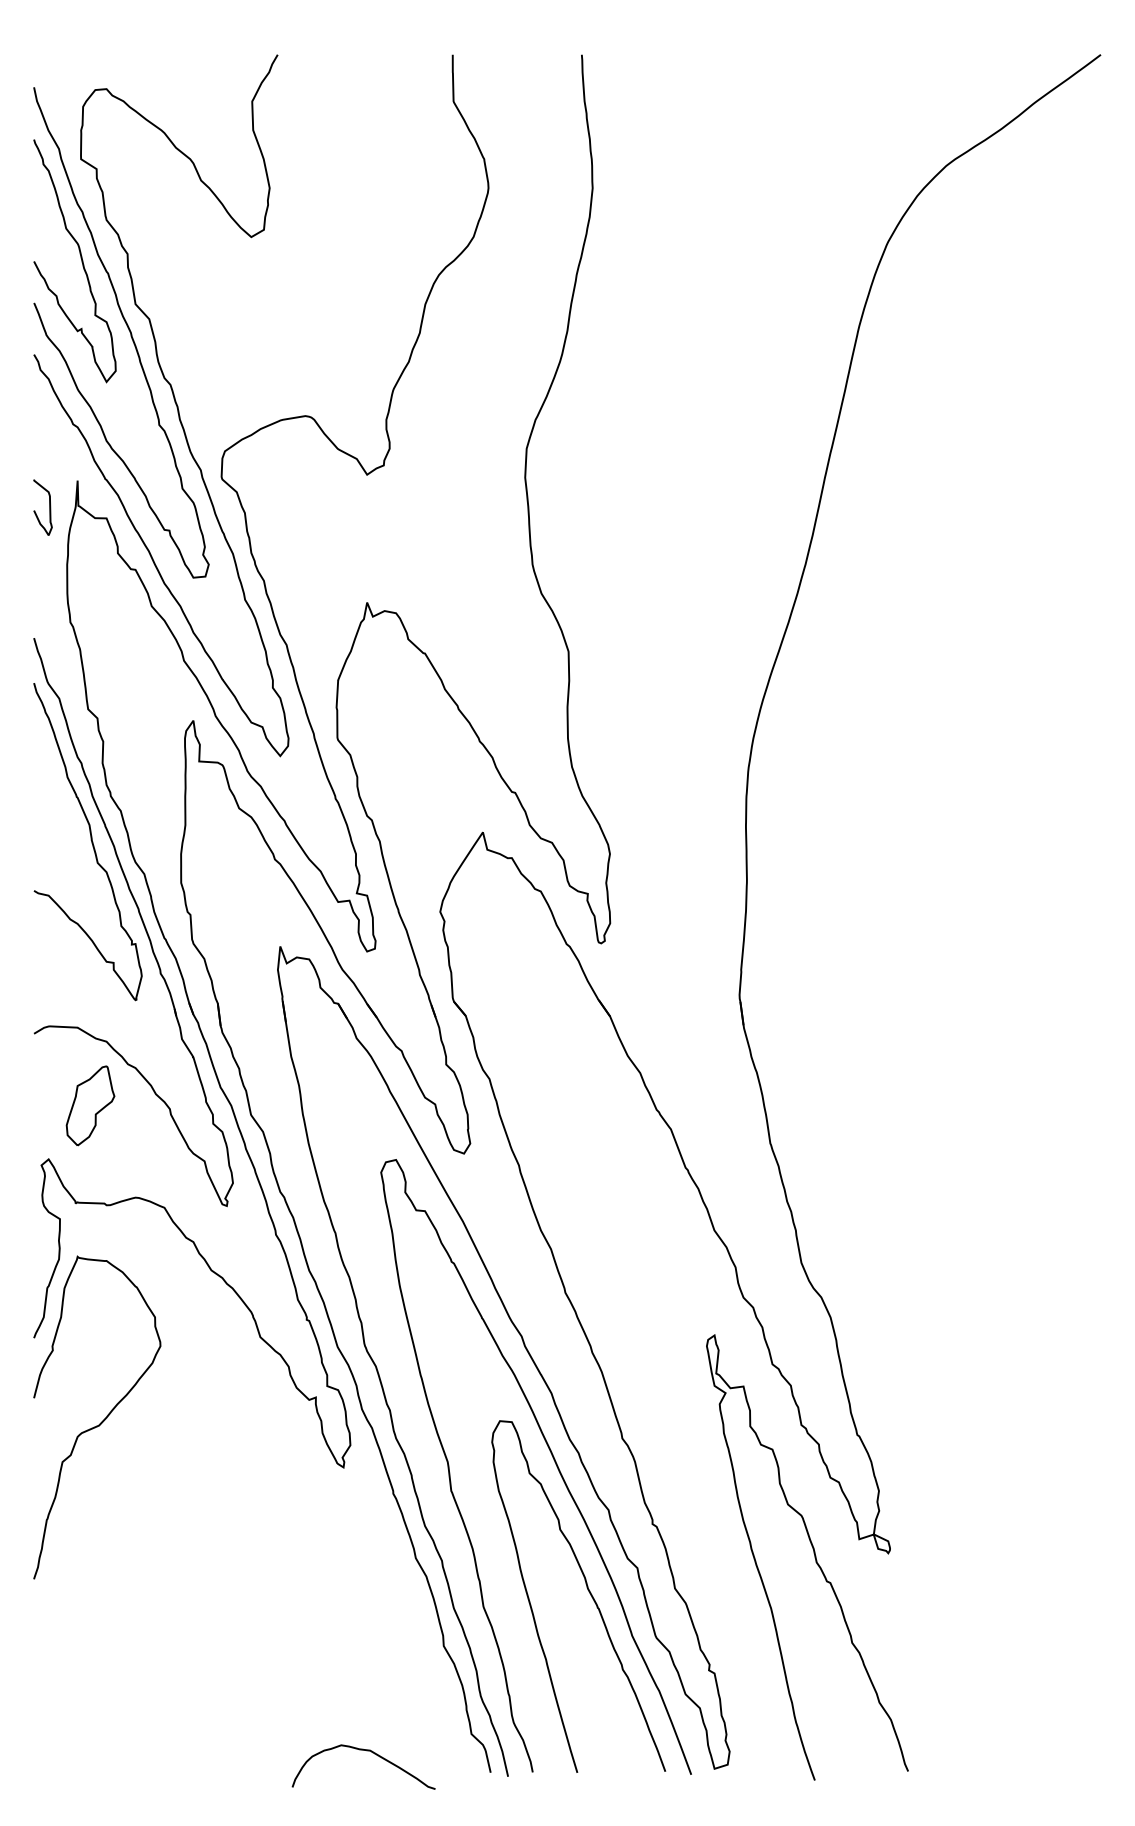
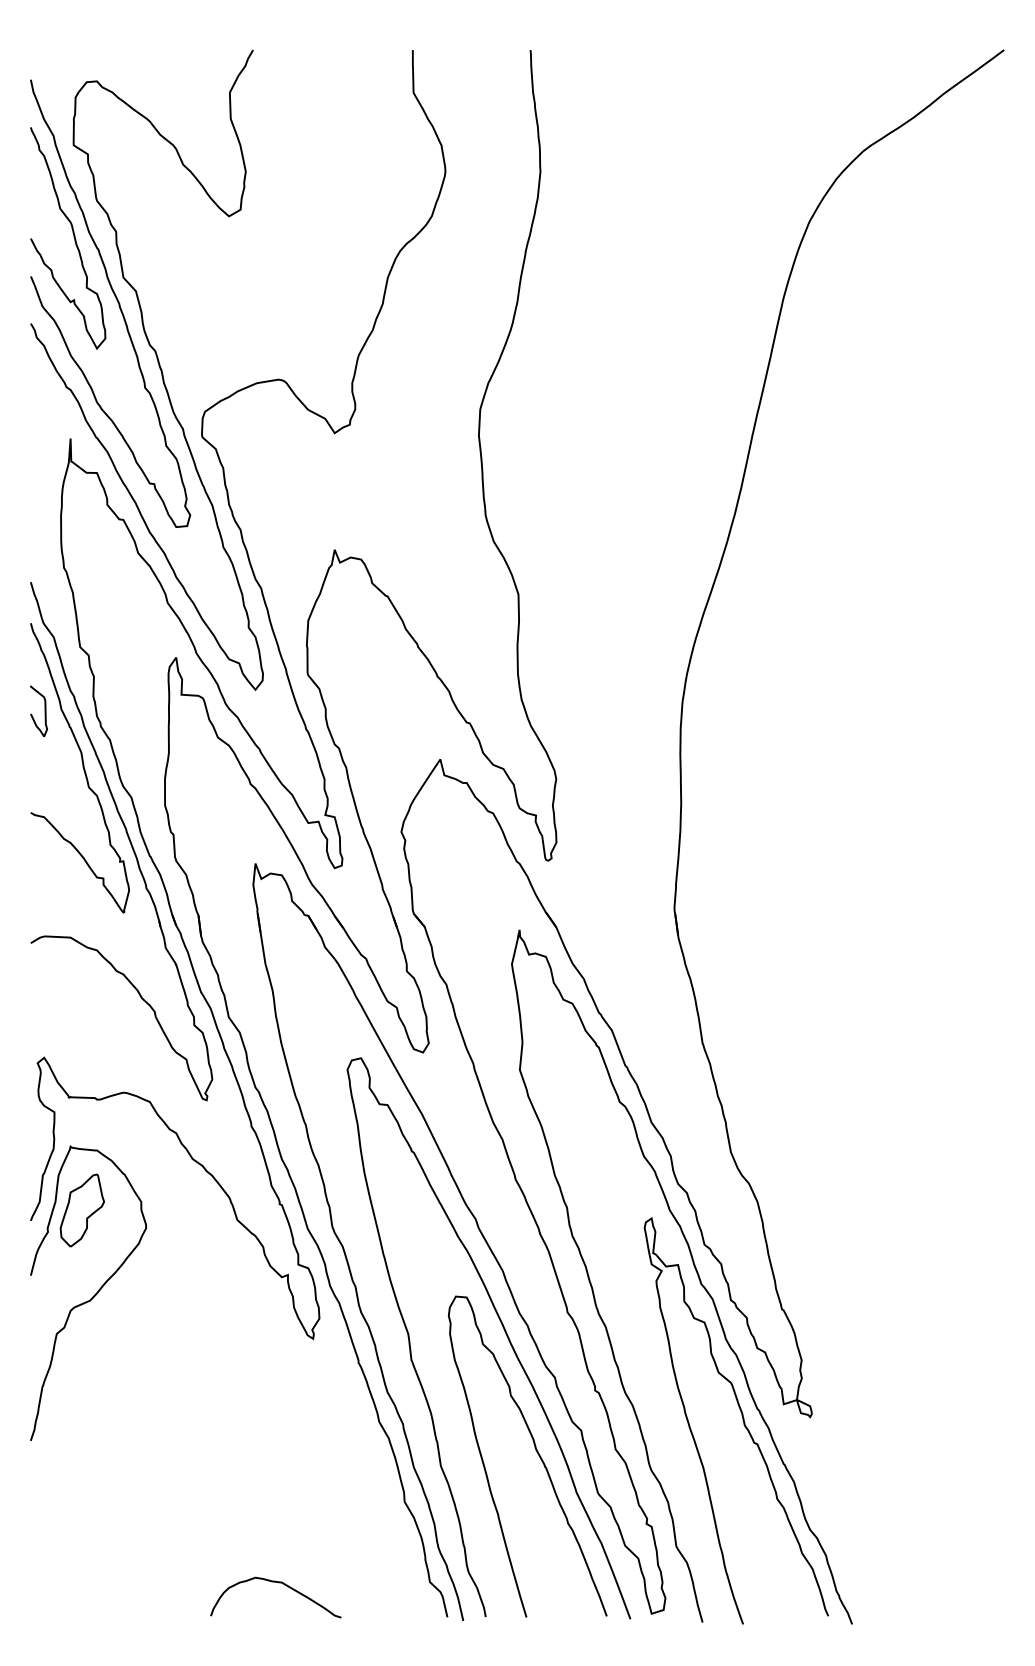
curve: (49, 507) -> (44, 711), moved
part: (90, 1105) -> (82, 1210), moved
curve: (763, 1395) -> (696, 1273), added
curve: (366, 1751) -> (278, 1583), moved

